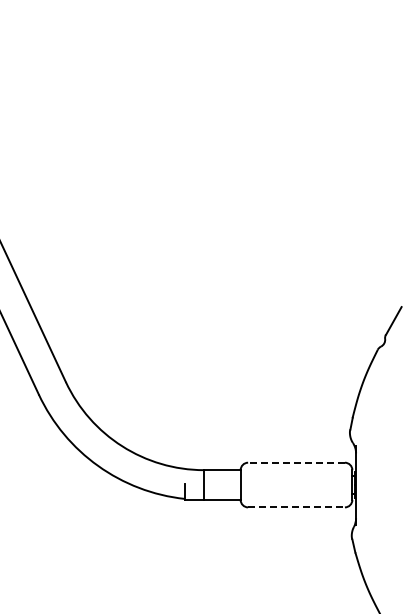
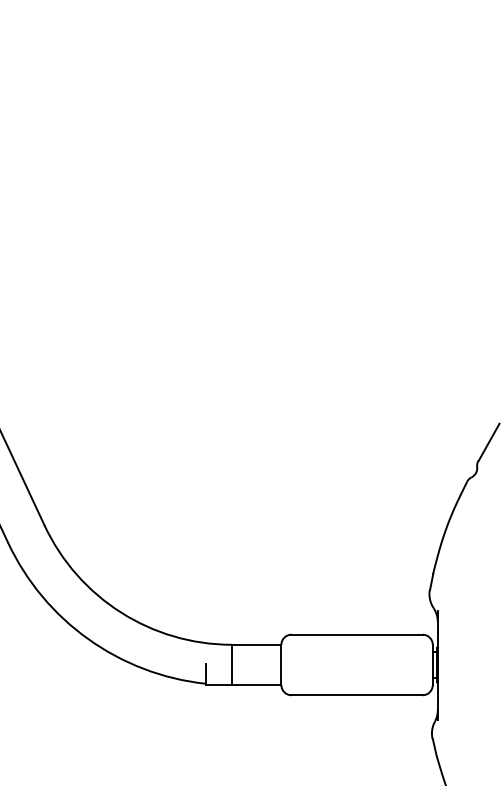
line: (296, 462) -> (357, 634), dashed -> solid
line: (297, 507) -> (358, 695), dashed -> solid

